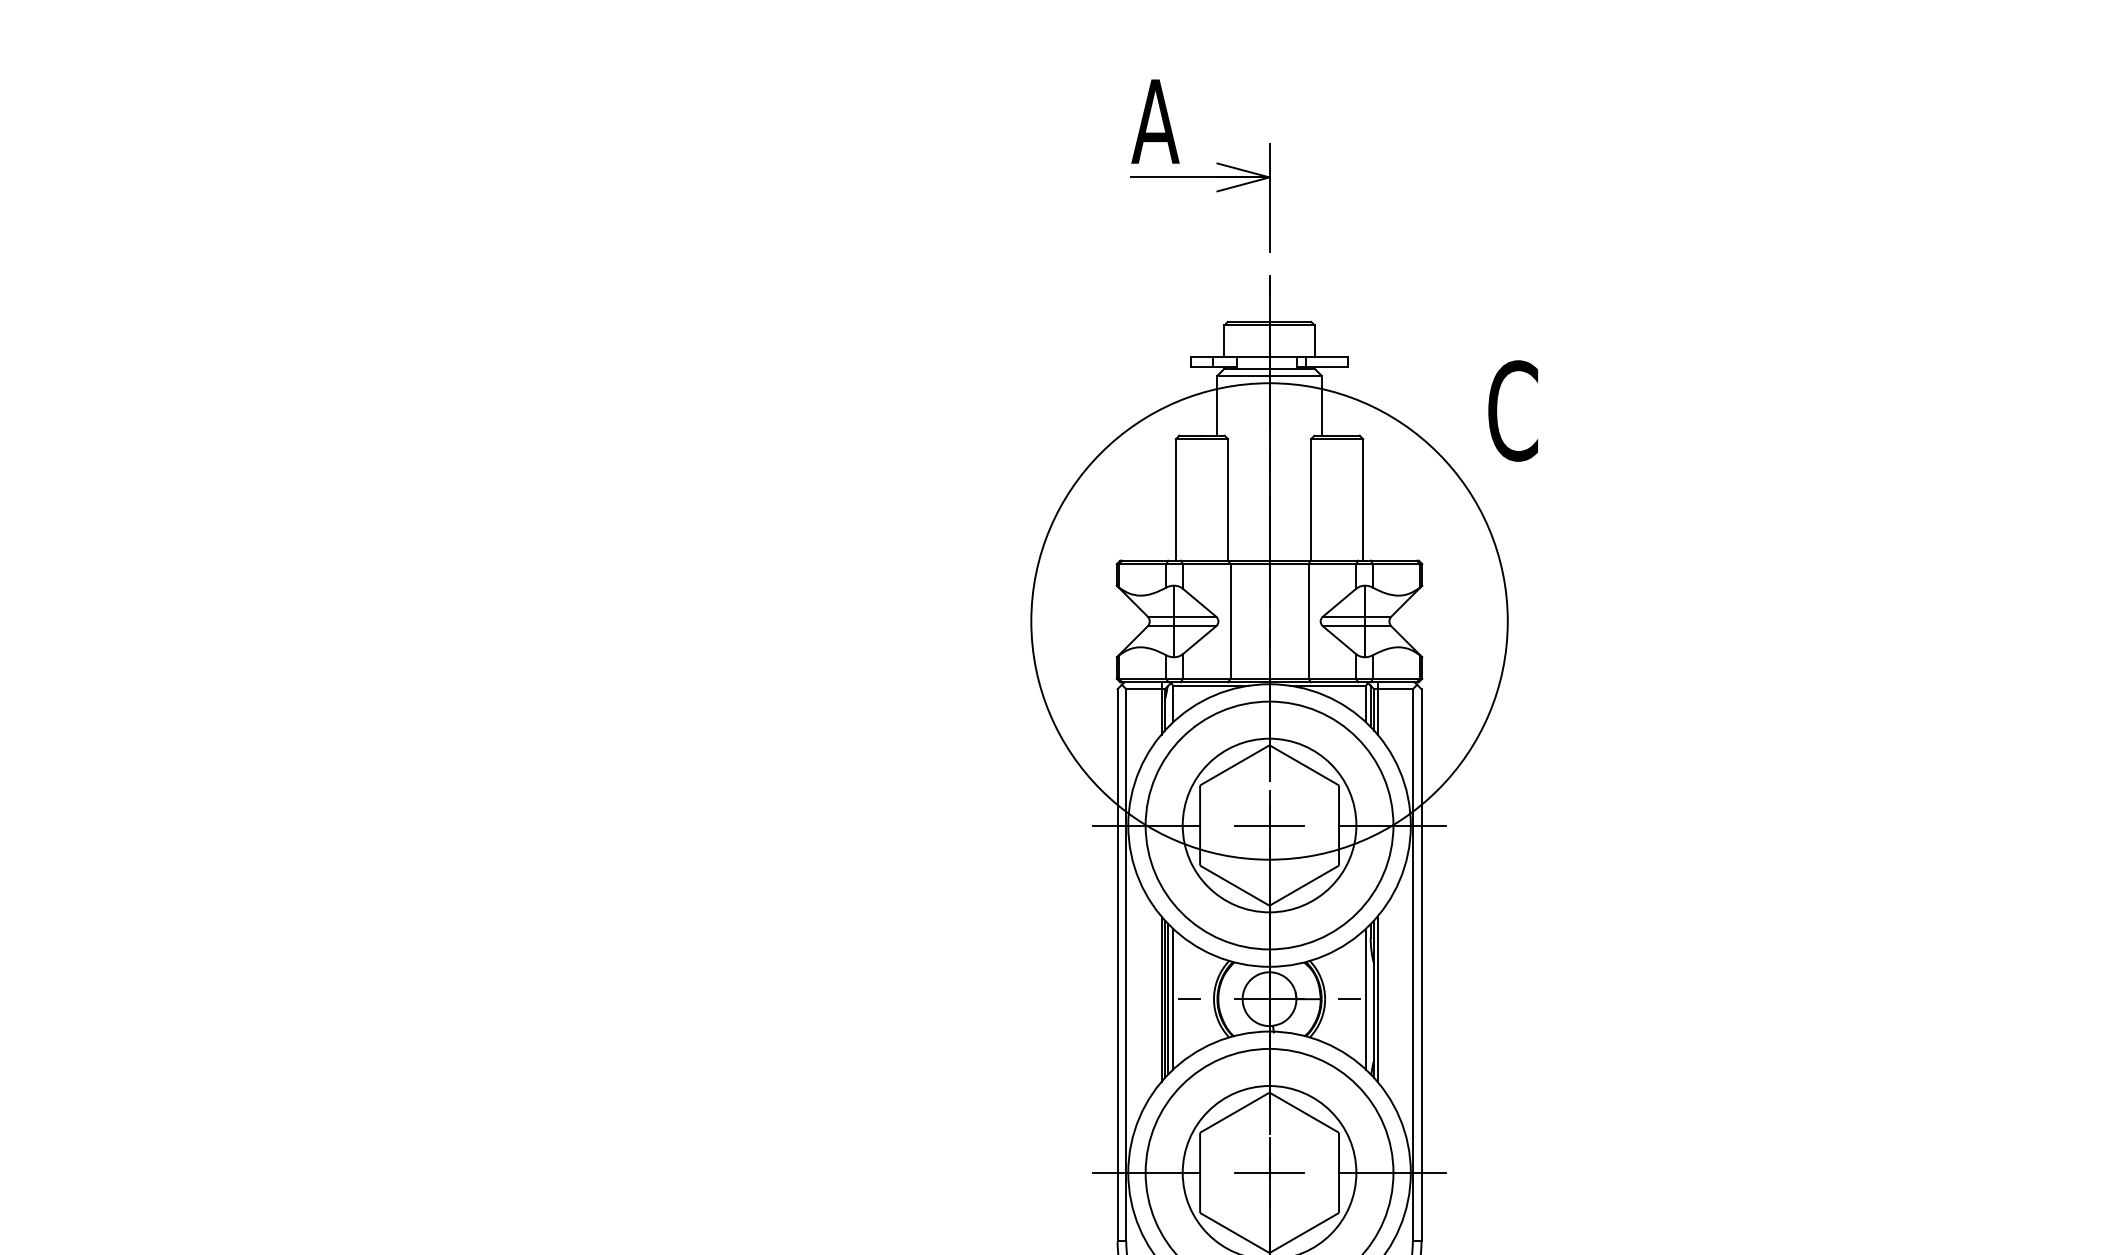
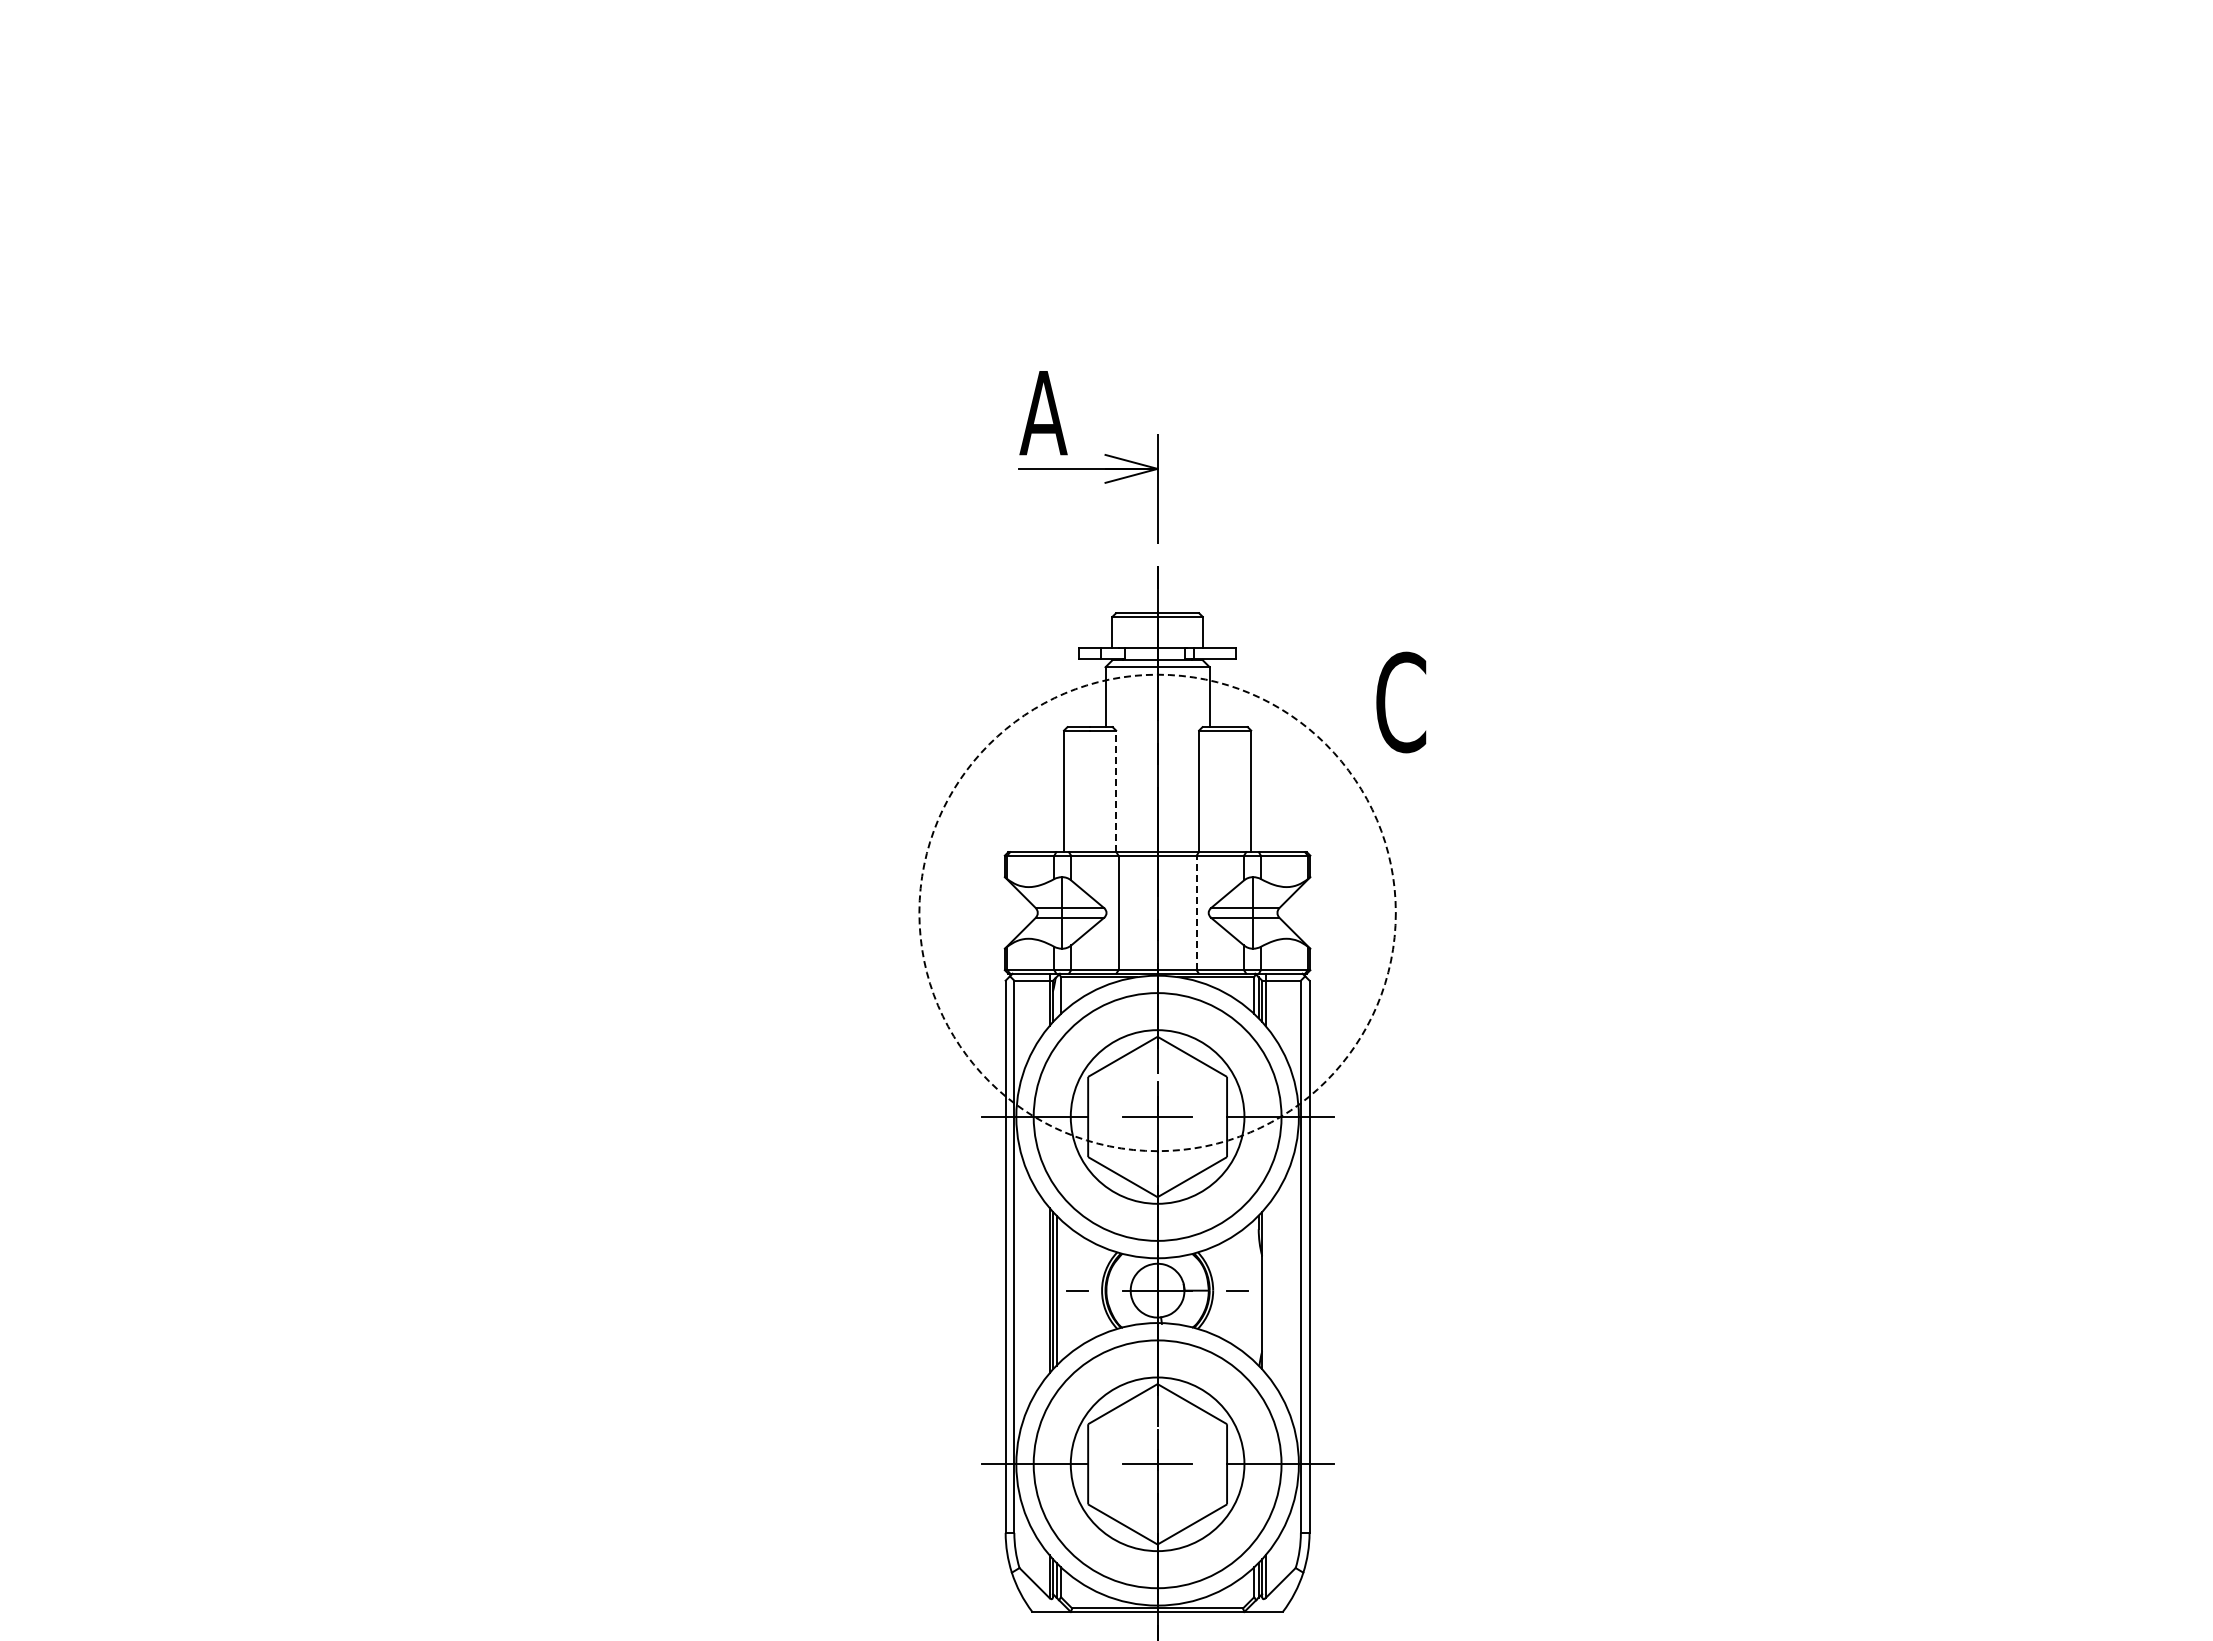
line: (1228, 500) -> (1116, 791), solid -> dashed
circle: (1269, 621) -> (1157, 912), solid -> dashed
line: (1308, 621) -> (1196, 912), solid -> dashed
line: (1173, 999) -> (1061, 1290), removed
line: (1366, 999) -> (1254, 1290), removed
line: (1377, 999) -> (1265, 1290), removed

